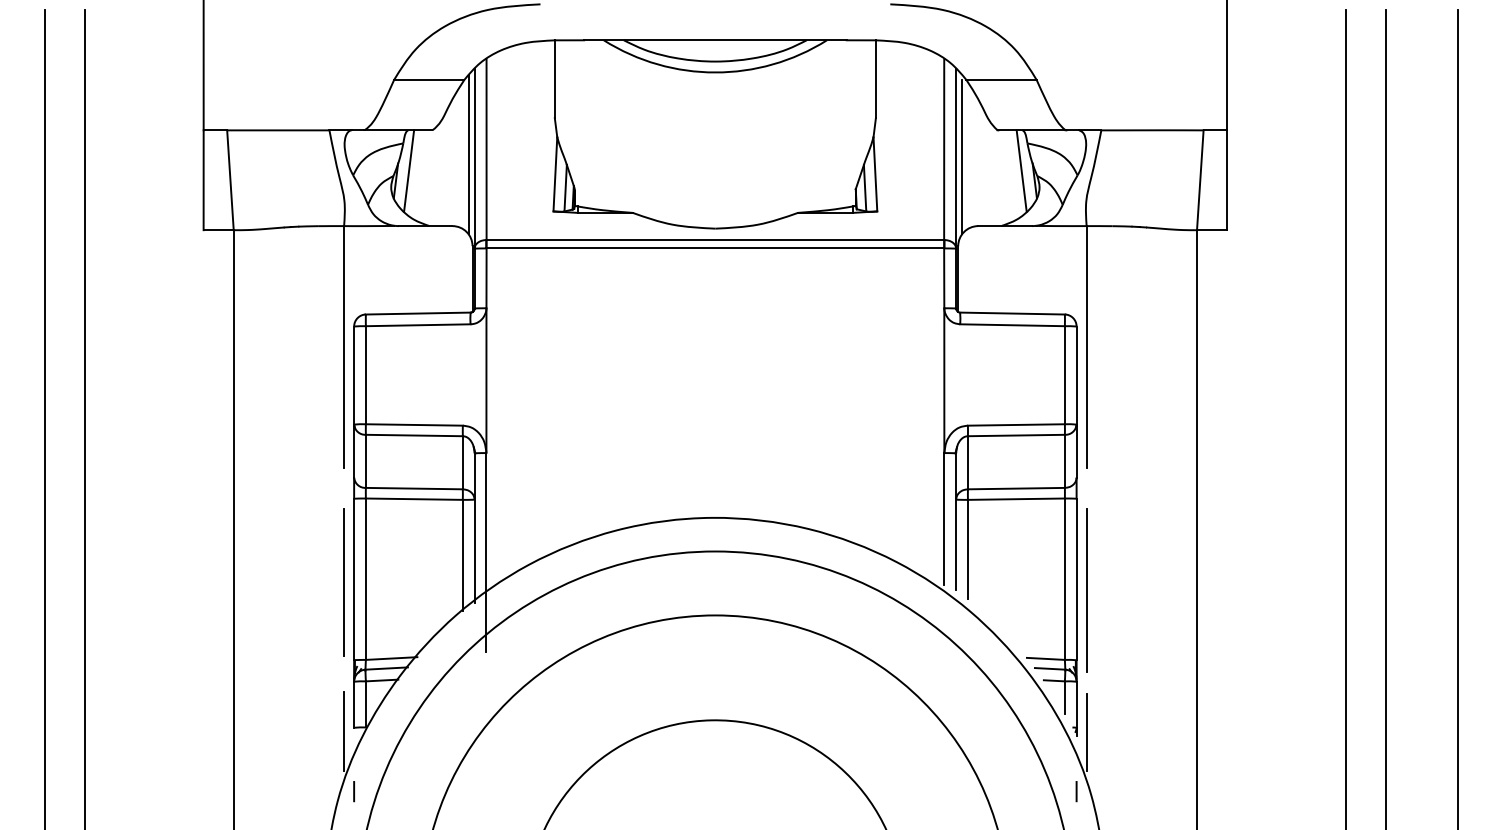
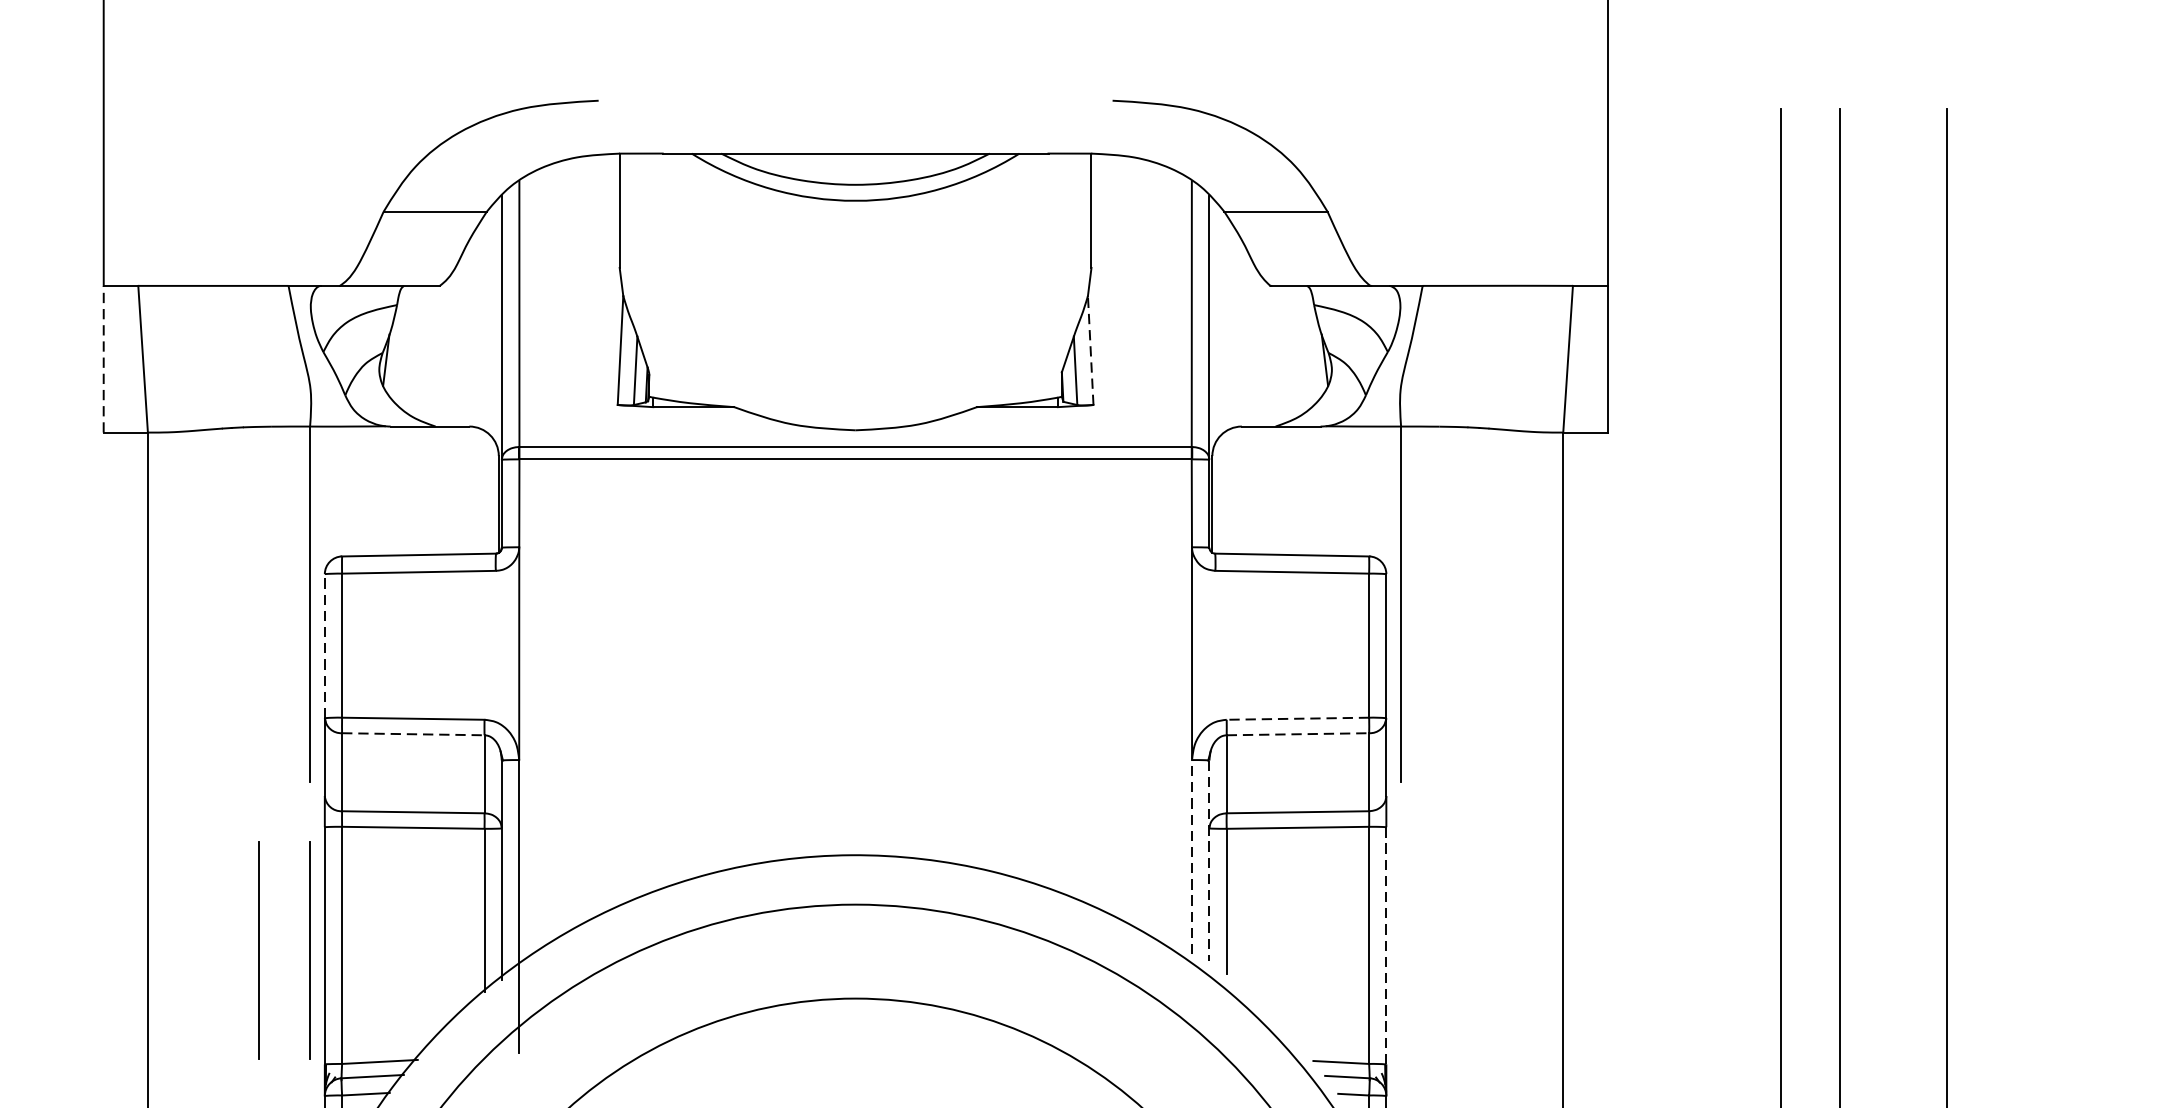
line: (468, 154) -> (492, 321), removed
line: (962, 157) -> (1218, 325), removed
line: (409, 170) -> (406, 344), removed
line: (1021, 170) -> (1305, 344), removed
line: (875, 173) -> (1090, 349), solid -> dashed
line: (203, 180) -> (103, 359), solid -> dashed
line: (354, 375) -> (325, 646), solid -> dashed
line: (1015, 424) -> (1296, 718), solid -> dashed
line: (414, 435) -> (413, 734), solid -> dashed
line: (1016, 435) -> (1298, 734), solid -> dashed
line: (944, 518) -> (1192, 856), solid -> dashed
line: (956, 522) -> (1209, 862), solid -> dashed
line: (1076, 579) -> (1386, 945), solid -> dashed
line: (308, 582) -> (257, 950), added
line: (1086, 590) -> (1400, 961), removed

